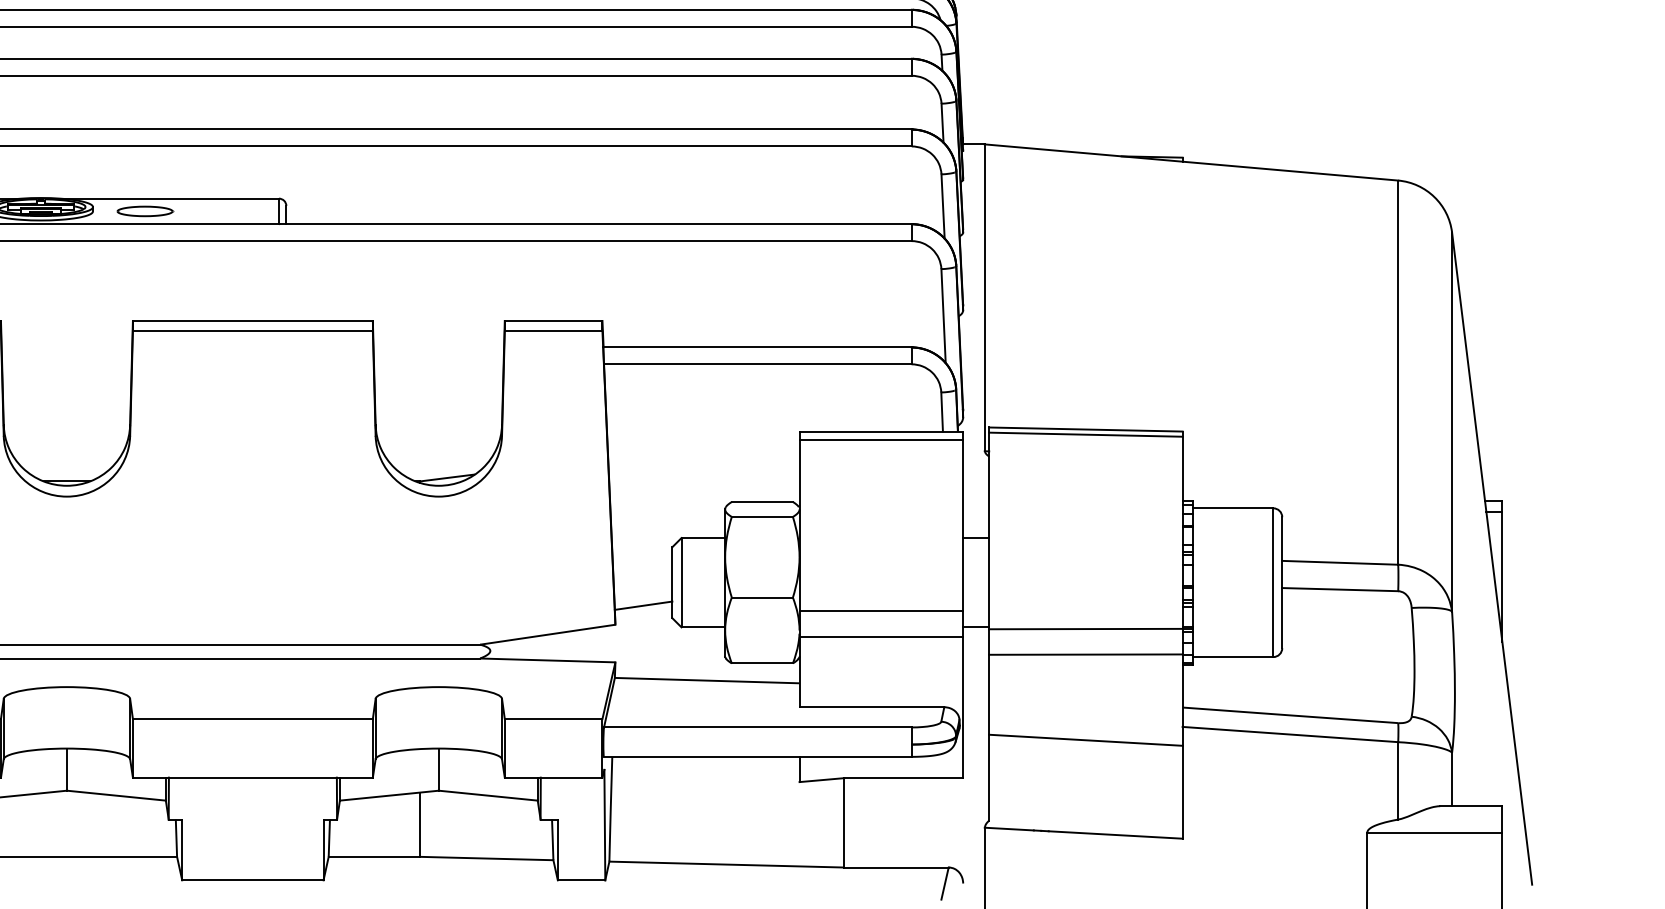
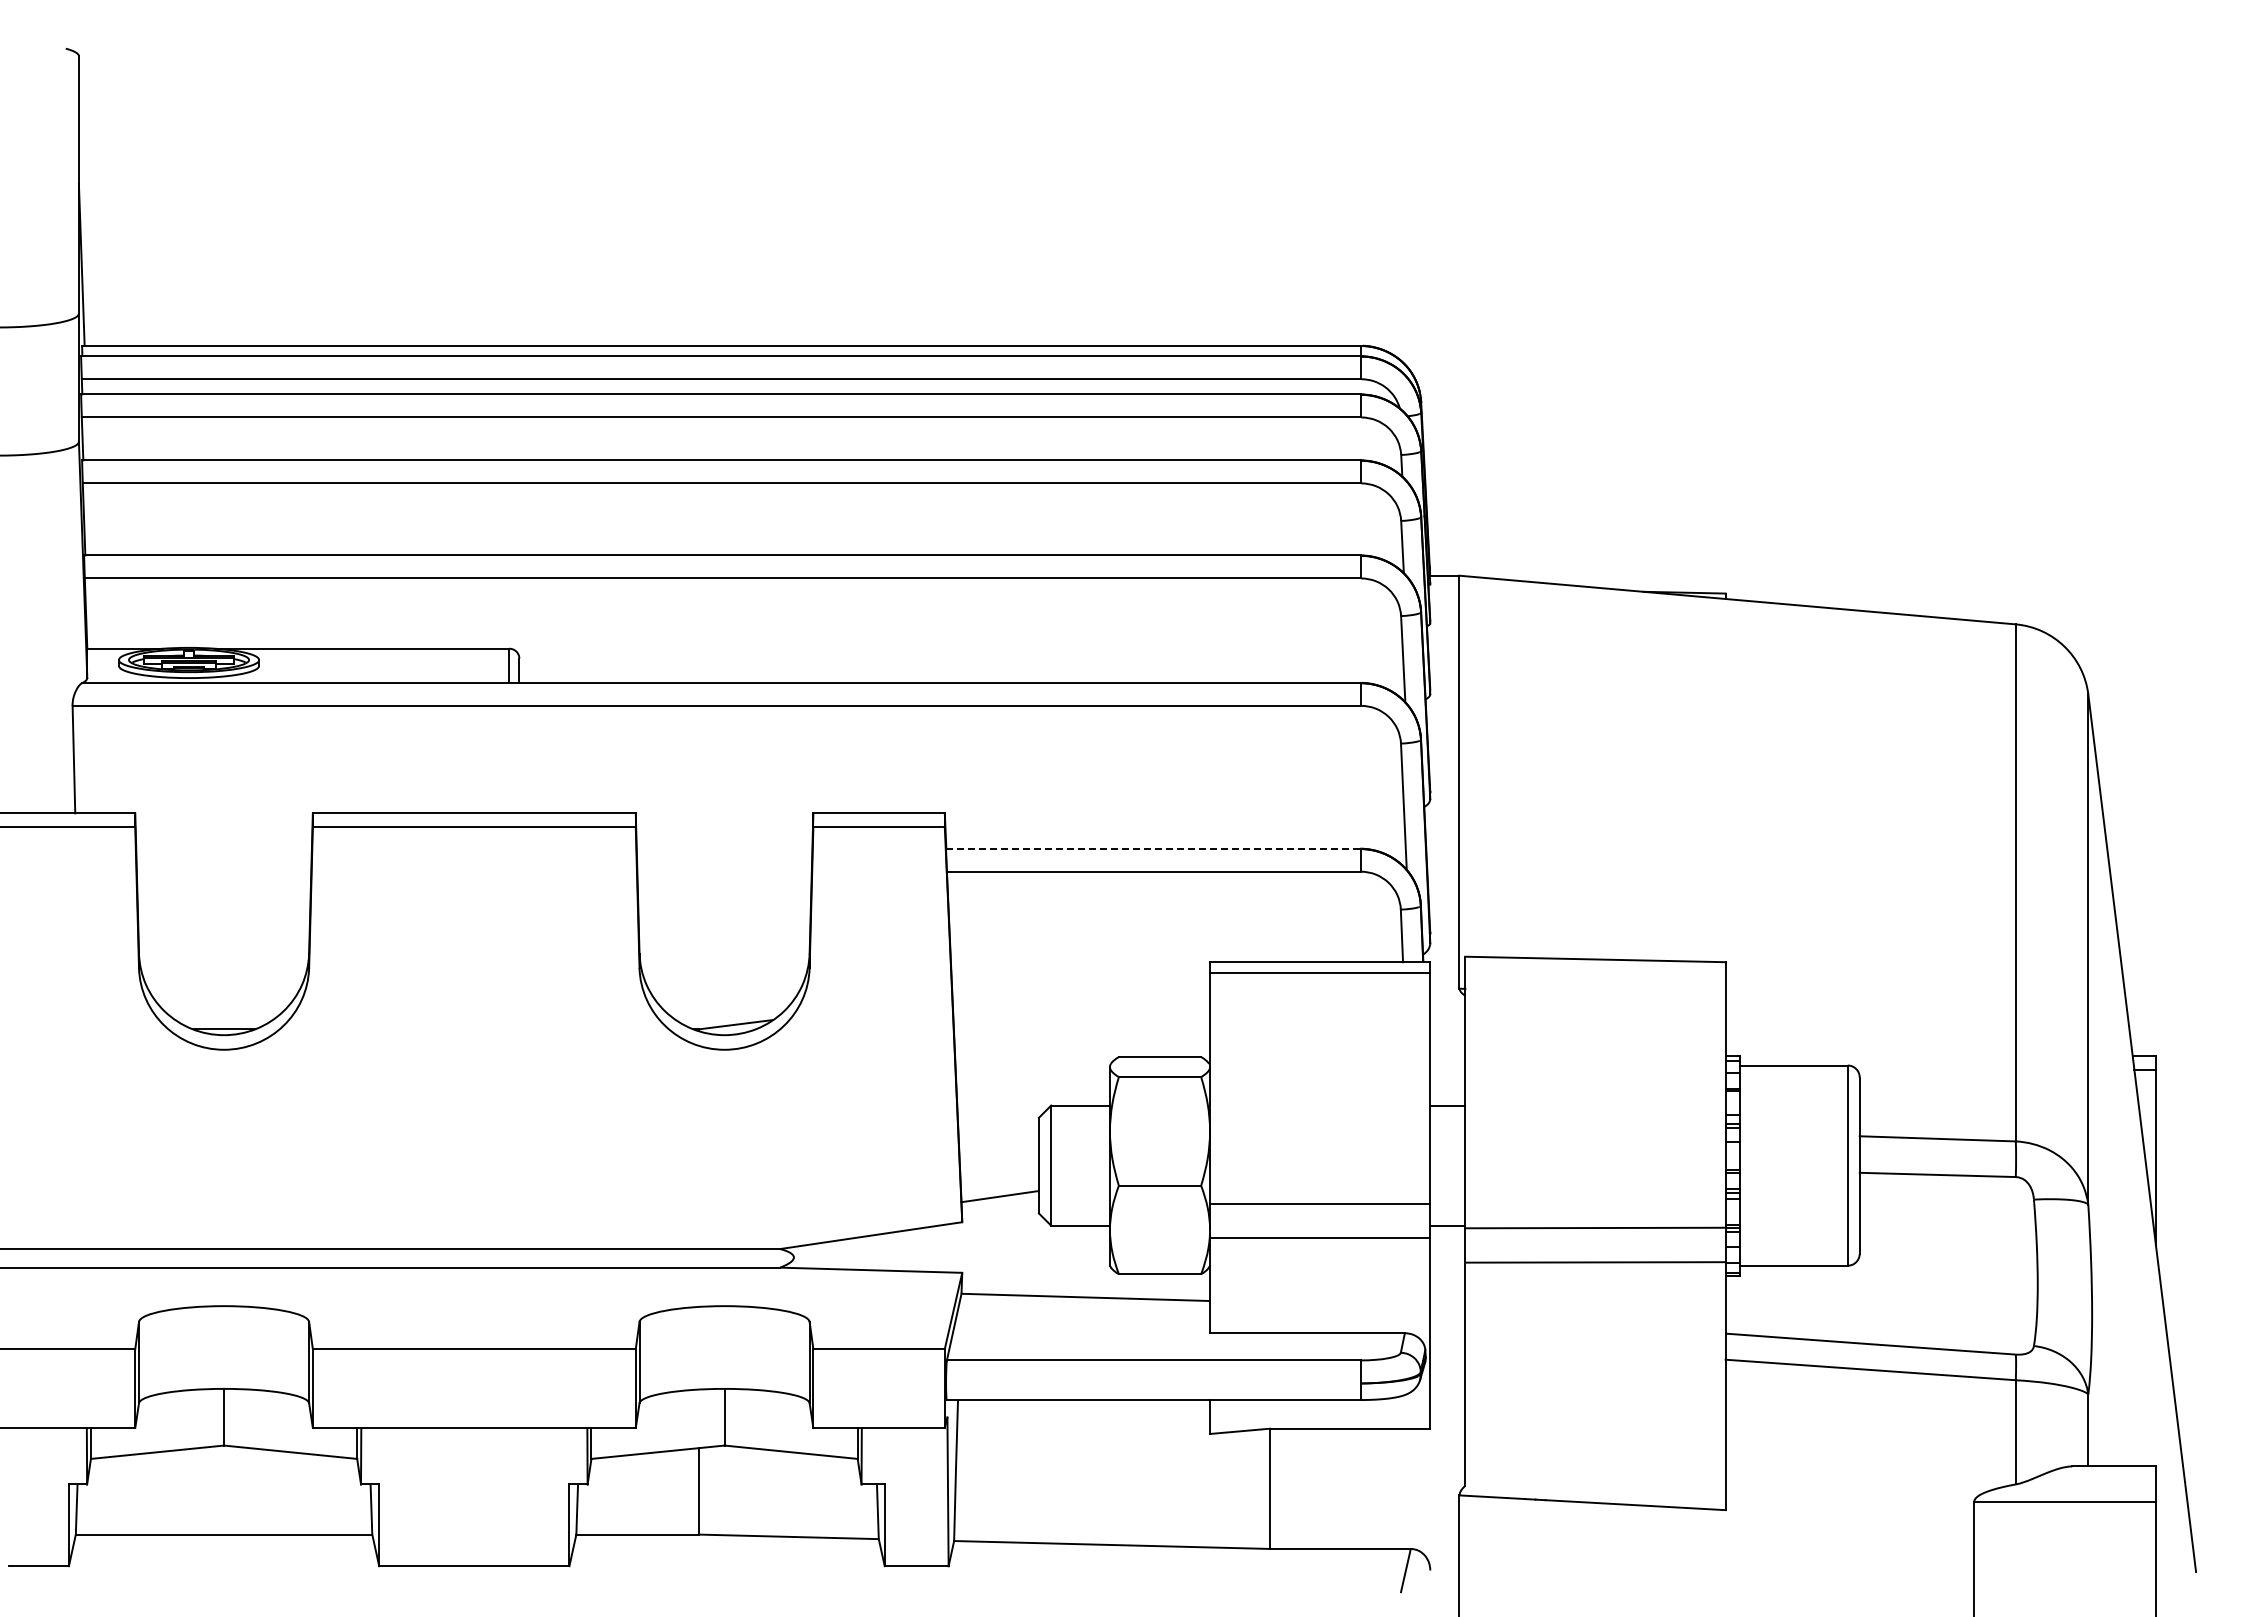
part: (145, 211) -> (329, 665), removed
line: (757, 347) -> (1153, 848), solid -> dashed
line: (1085, 434) -> (1595, 966), removed
line: (1085, 740) -> (1595, 1377), removed

